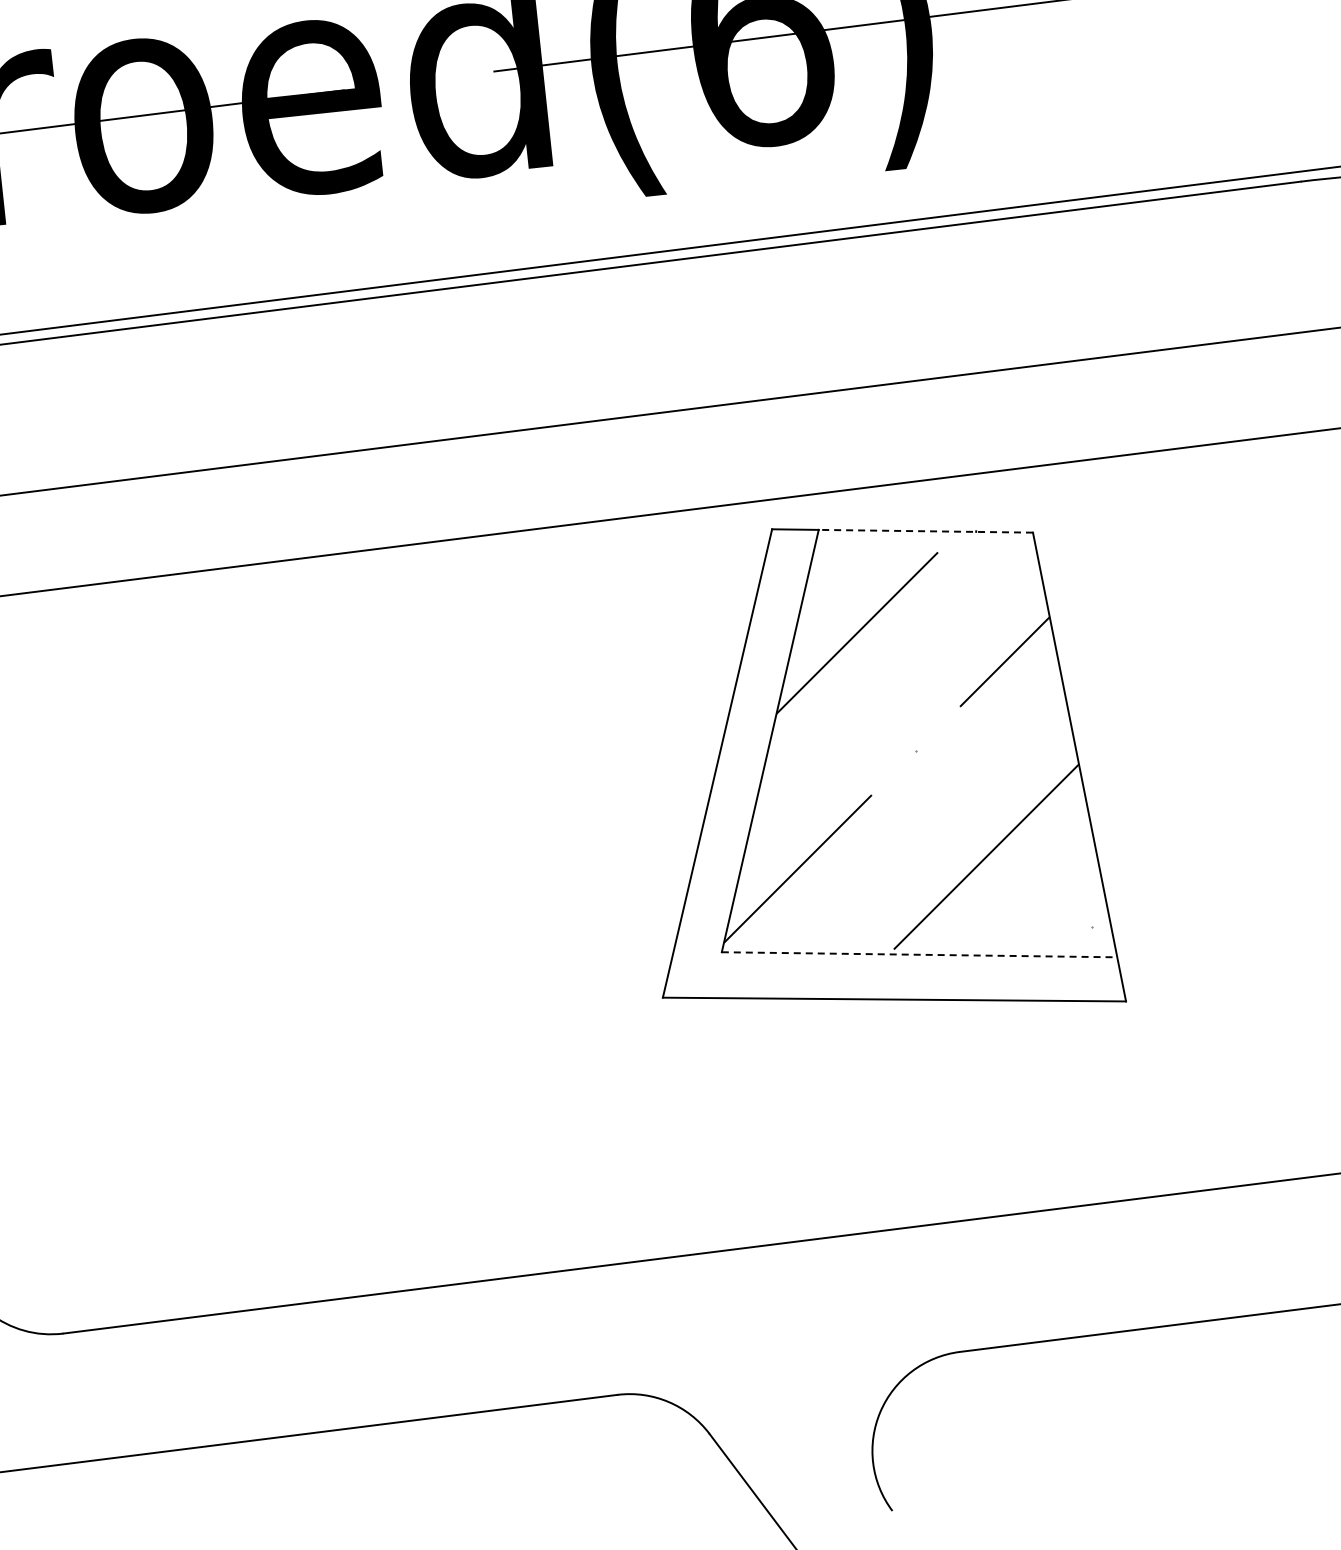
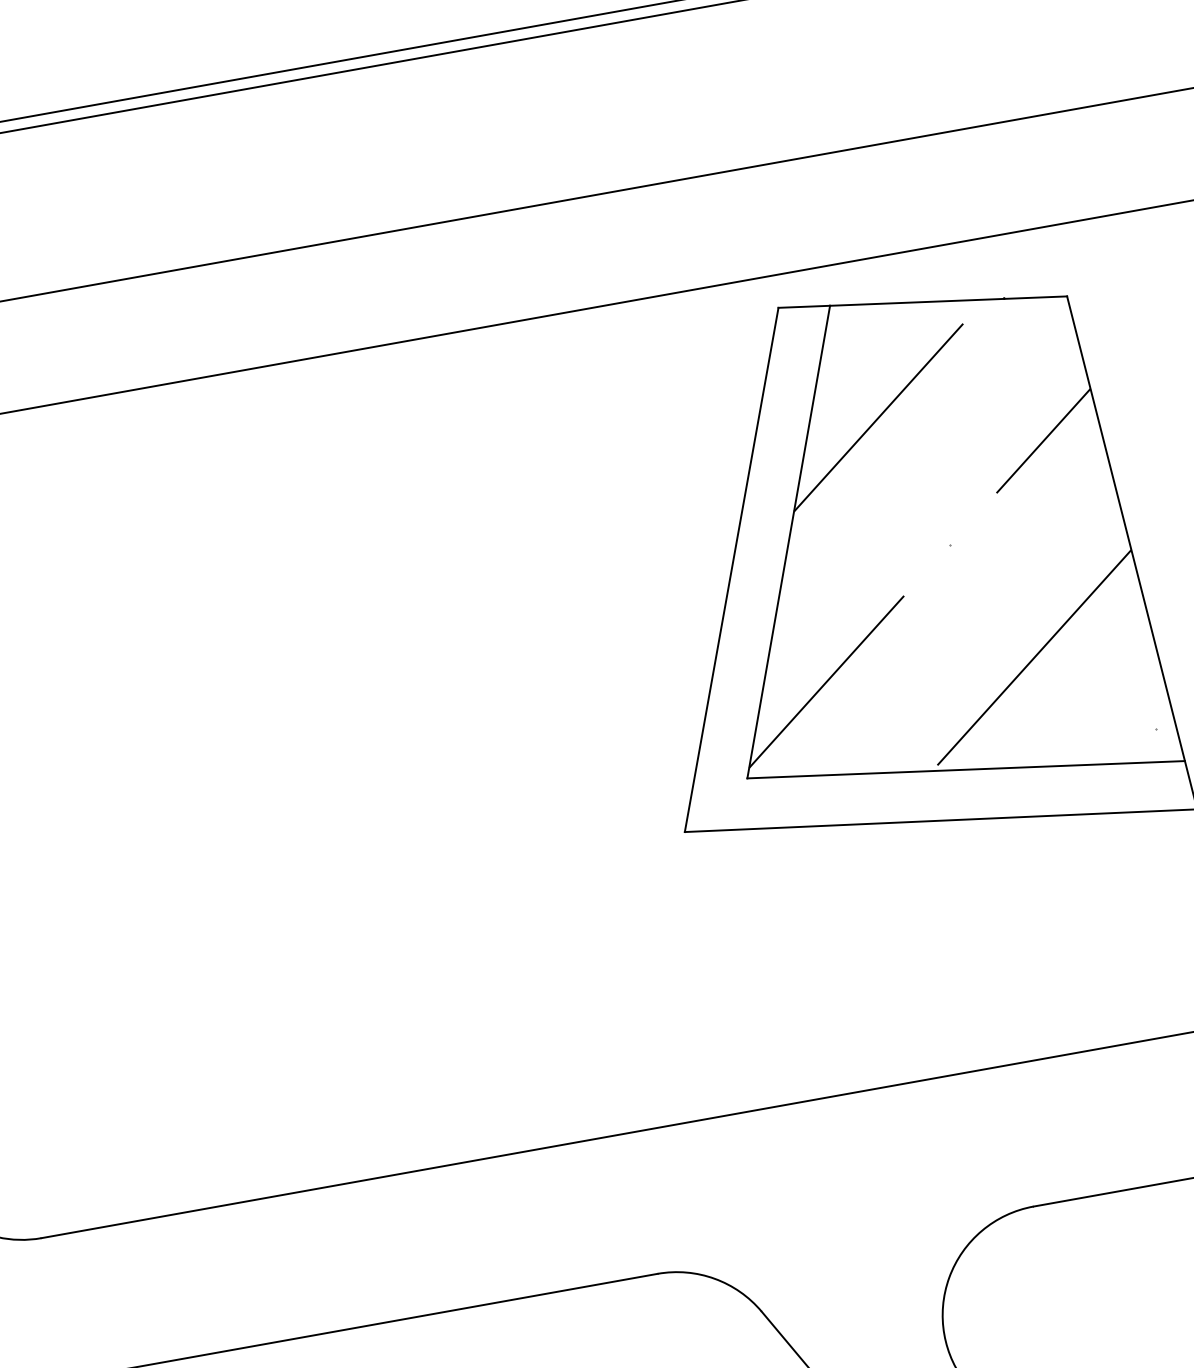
line: (925, 531) -> (948, 301), dashed -> solid
line: (919, 954) -> (966, 769), dashed -> solid

